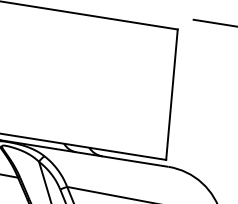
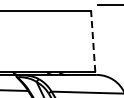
line: (172, 94) -> (93, 41), solid -> dashed

